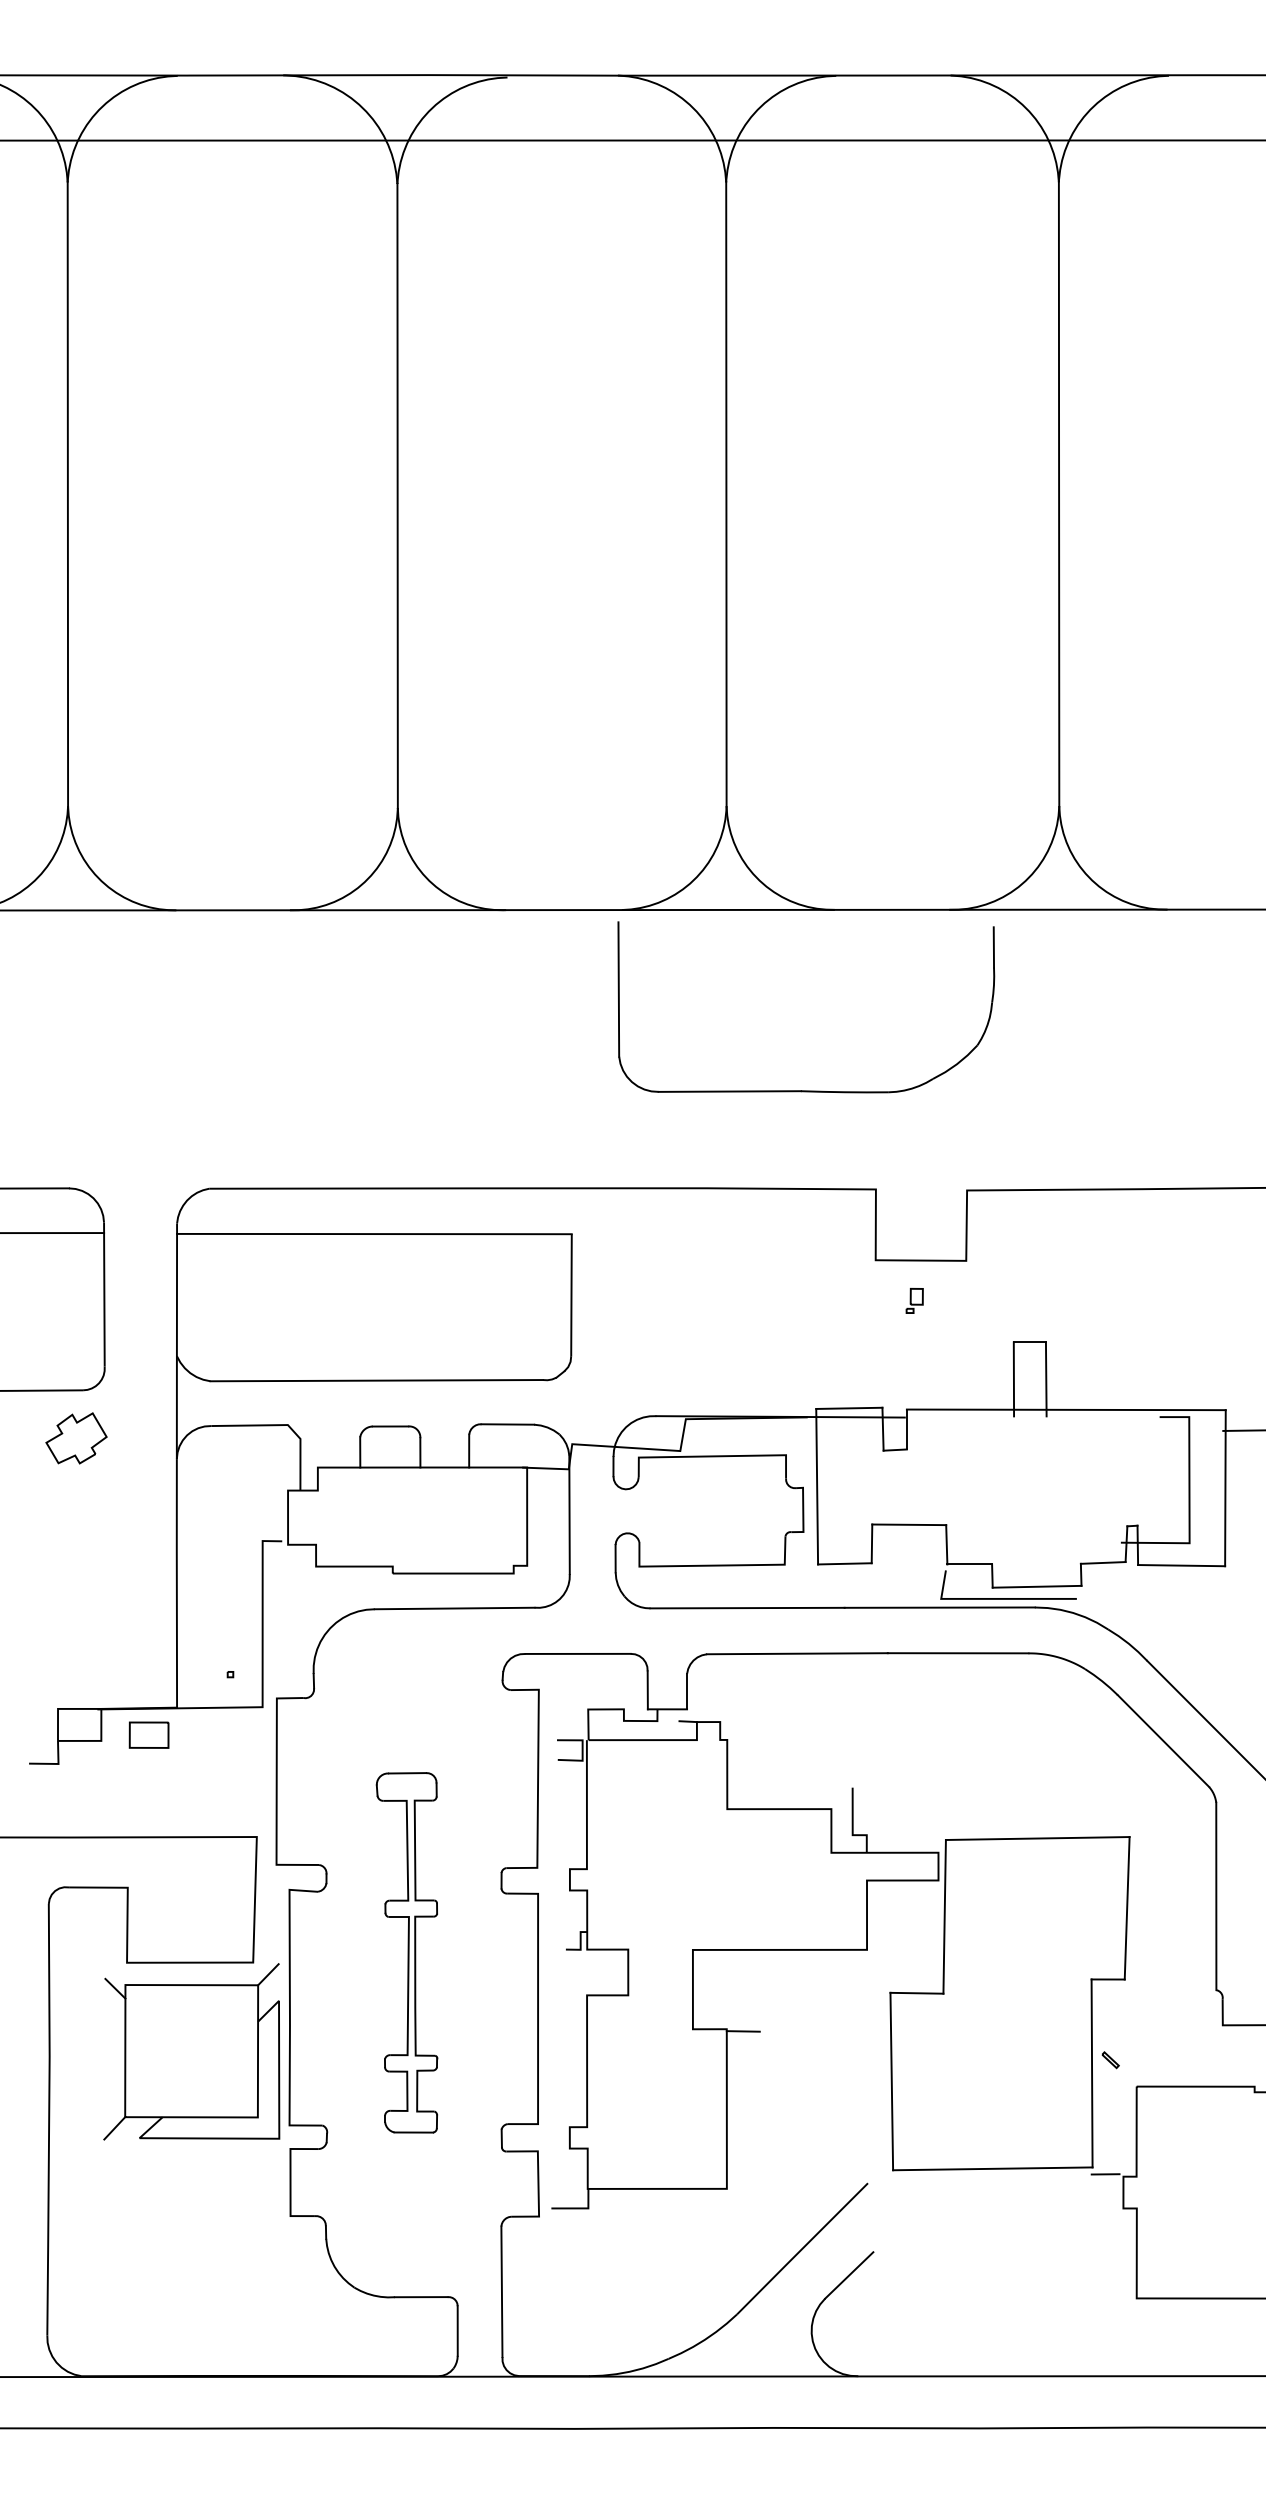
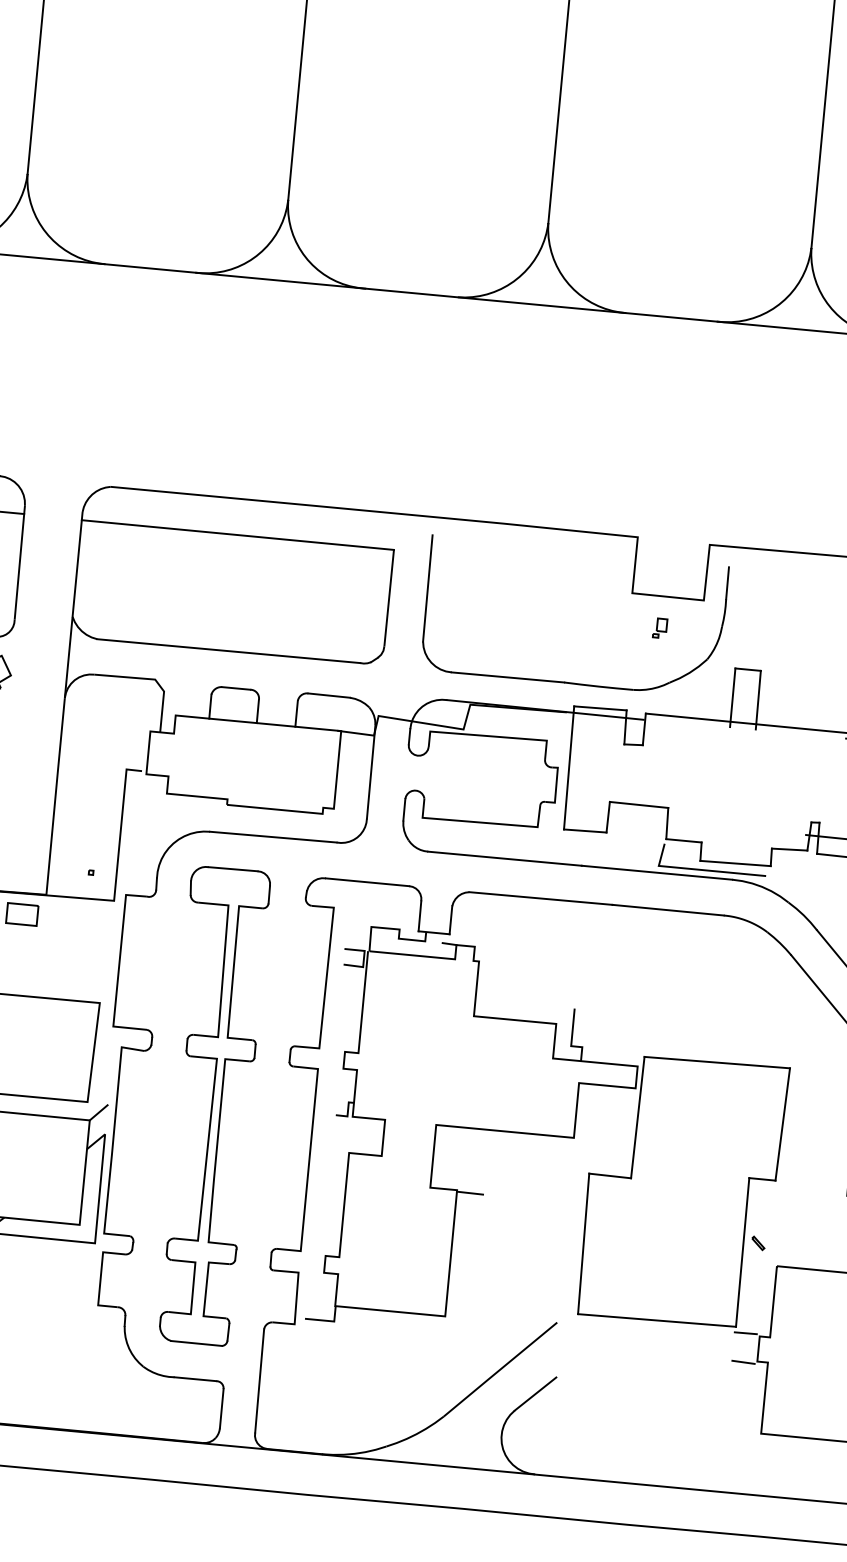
part: (806, 1090) -> (568, 682), moved
part: (406, 1952) -> (209, 1105), size x1.67
line: (1106, 2210) -> (743, 1361), added

